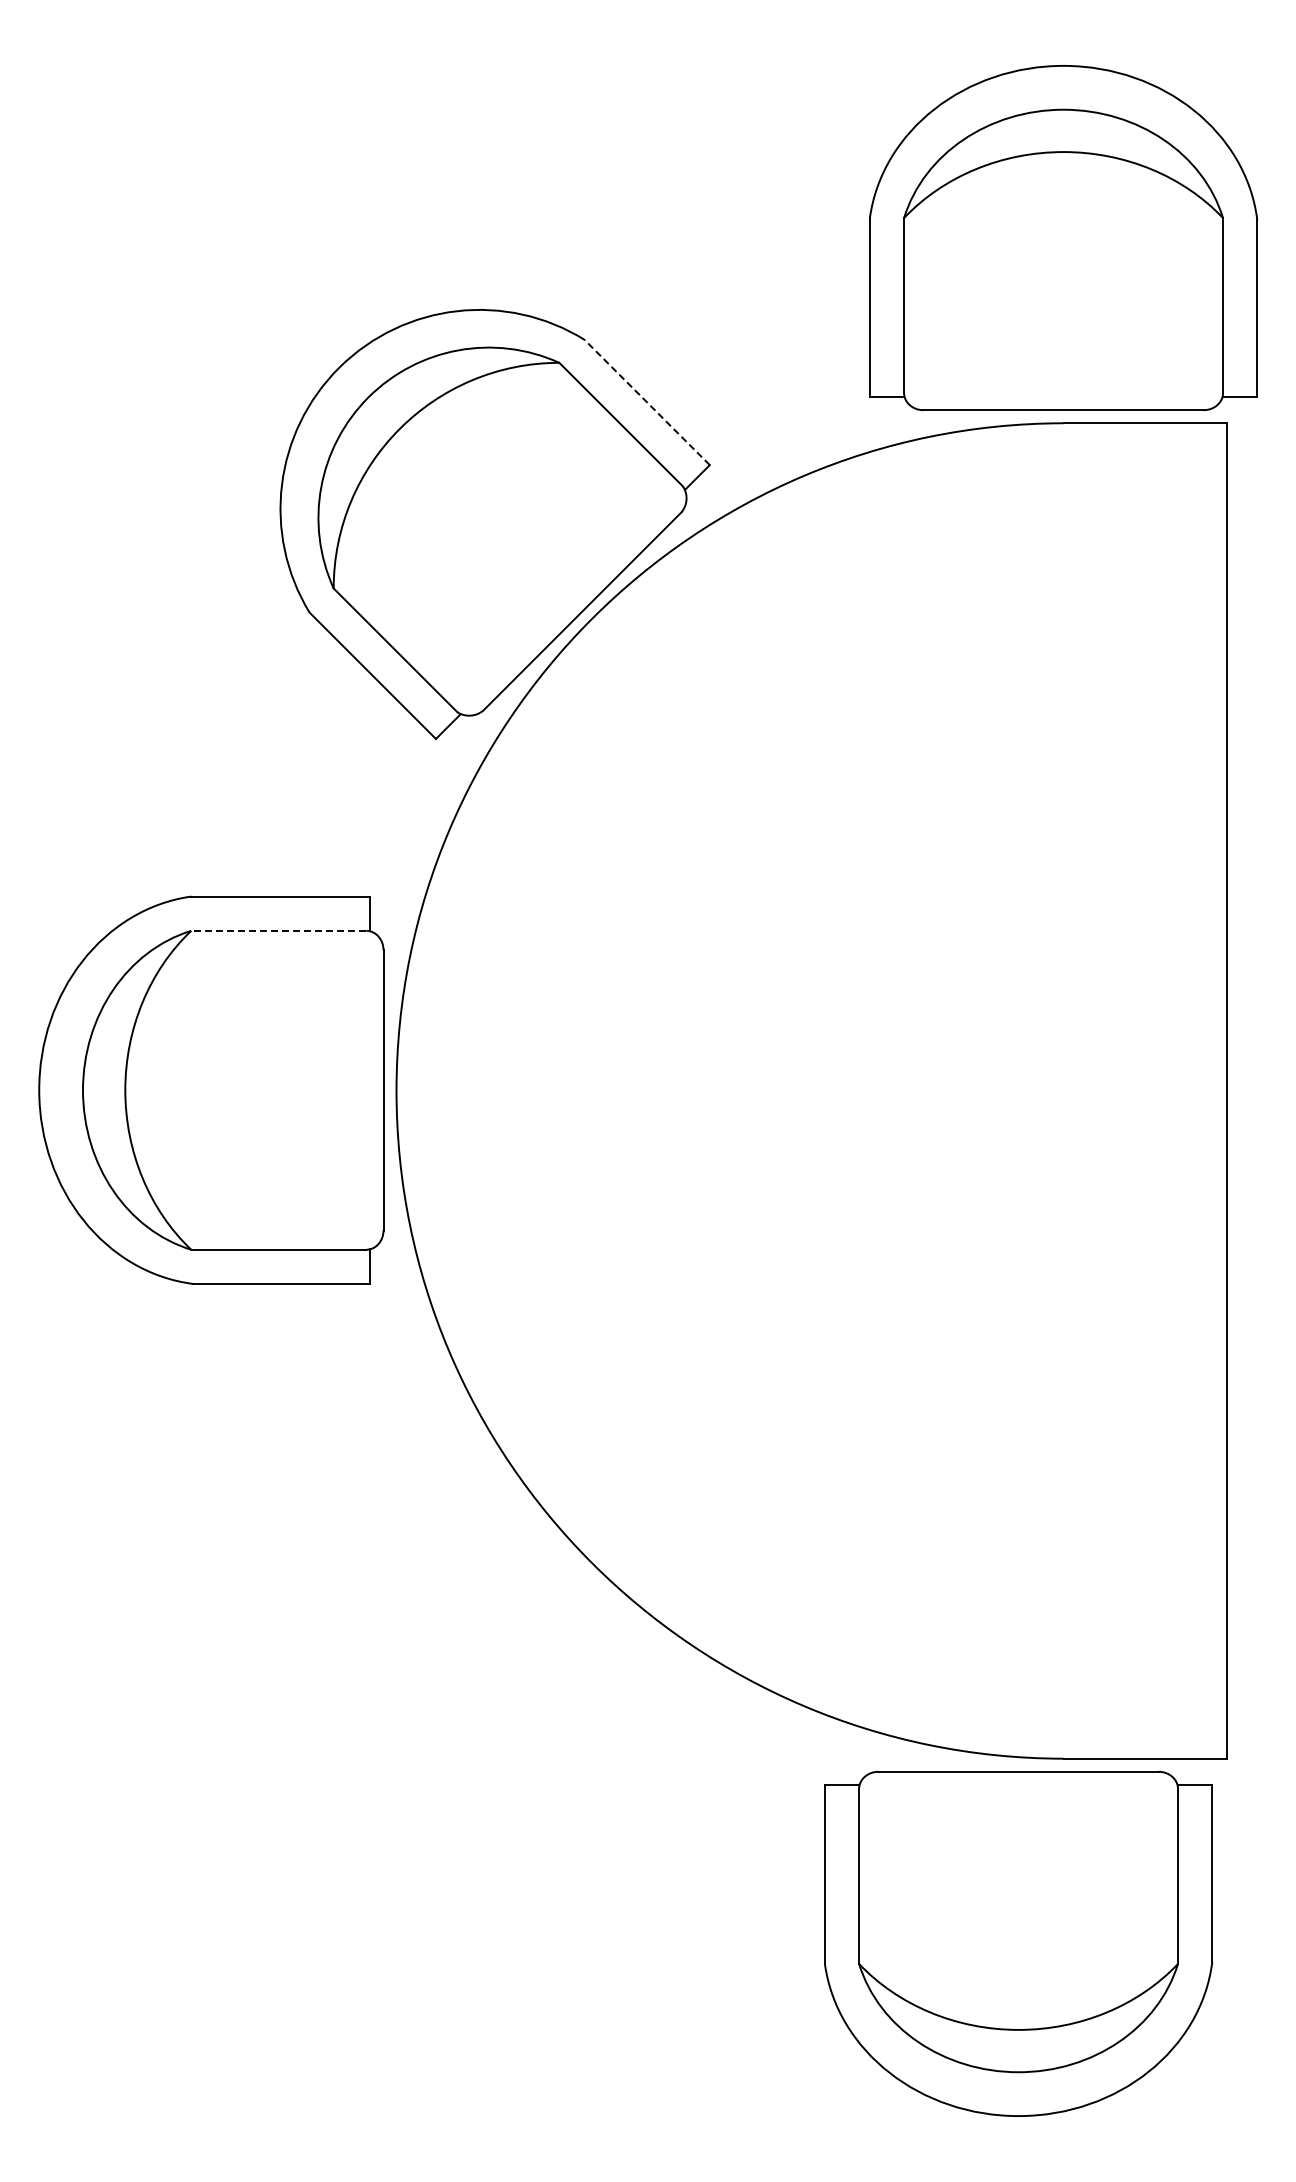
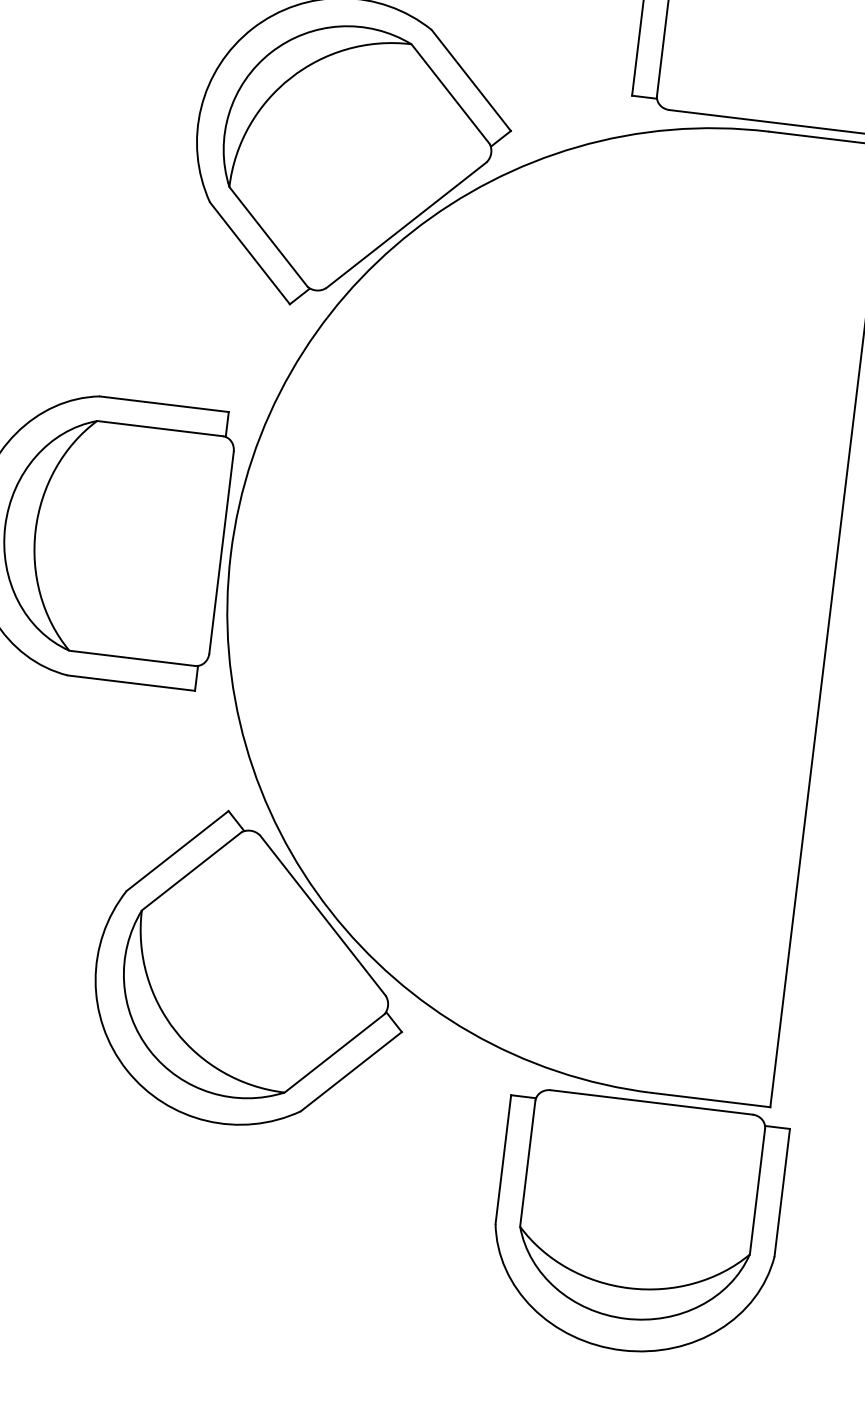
line: (646, 402) -> (470, 80), dashed -> solid
line: (278, 930) -> (159, 428), dashed -> solid
part: (494, 1656) -> (252, 969), added
part: (1018, 1943) -> (636, 1226), moved

